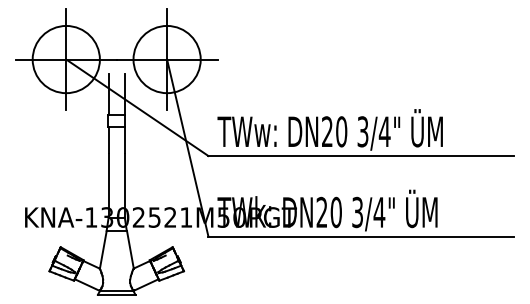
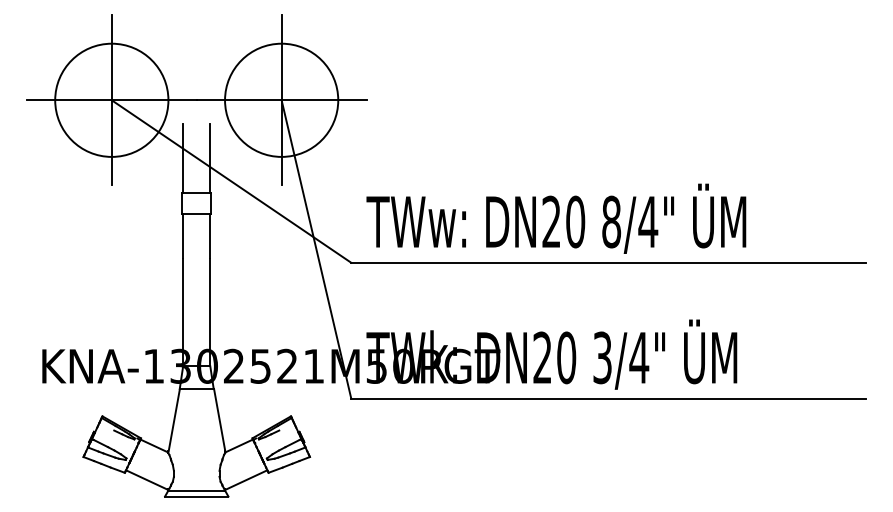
text: (362, 131) -> (610, 221), 3/4" -> 8/4"

